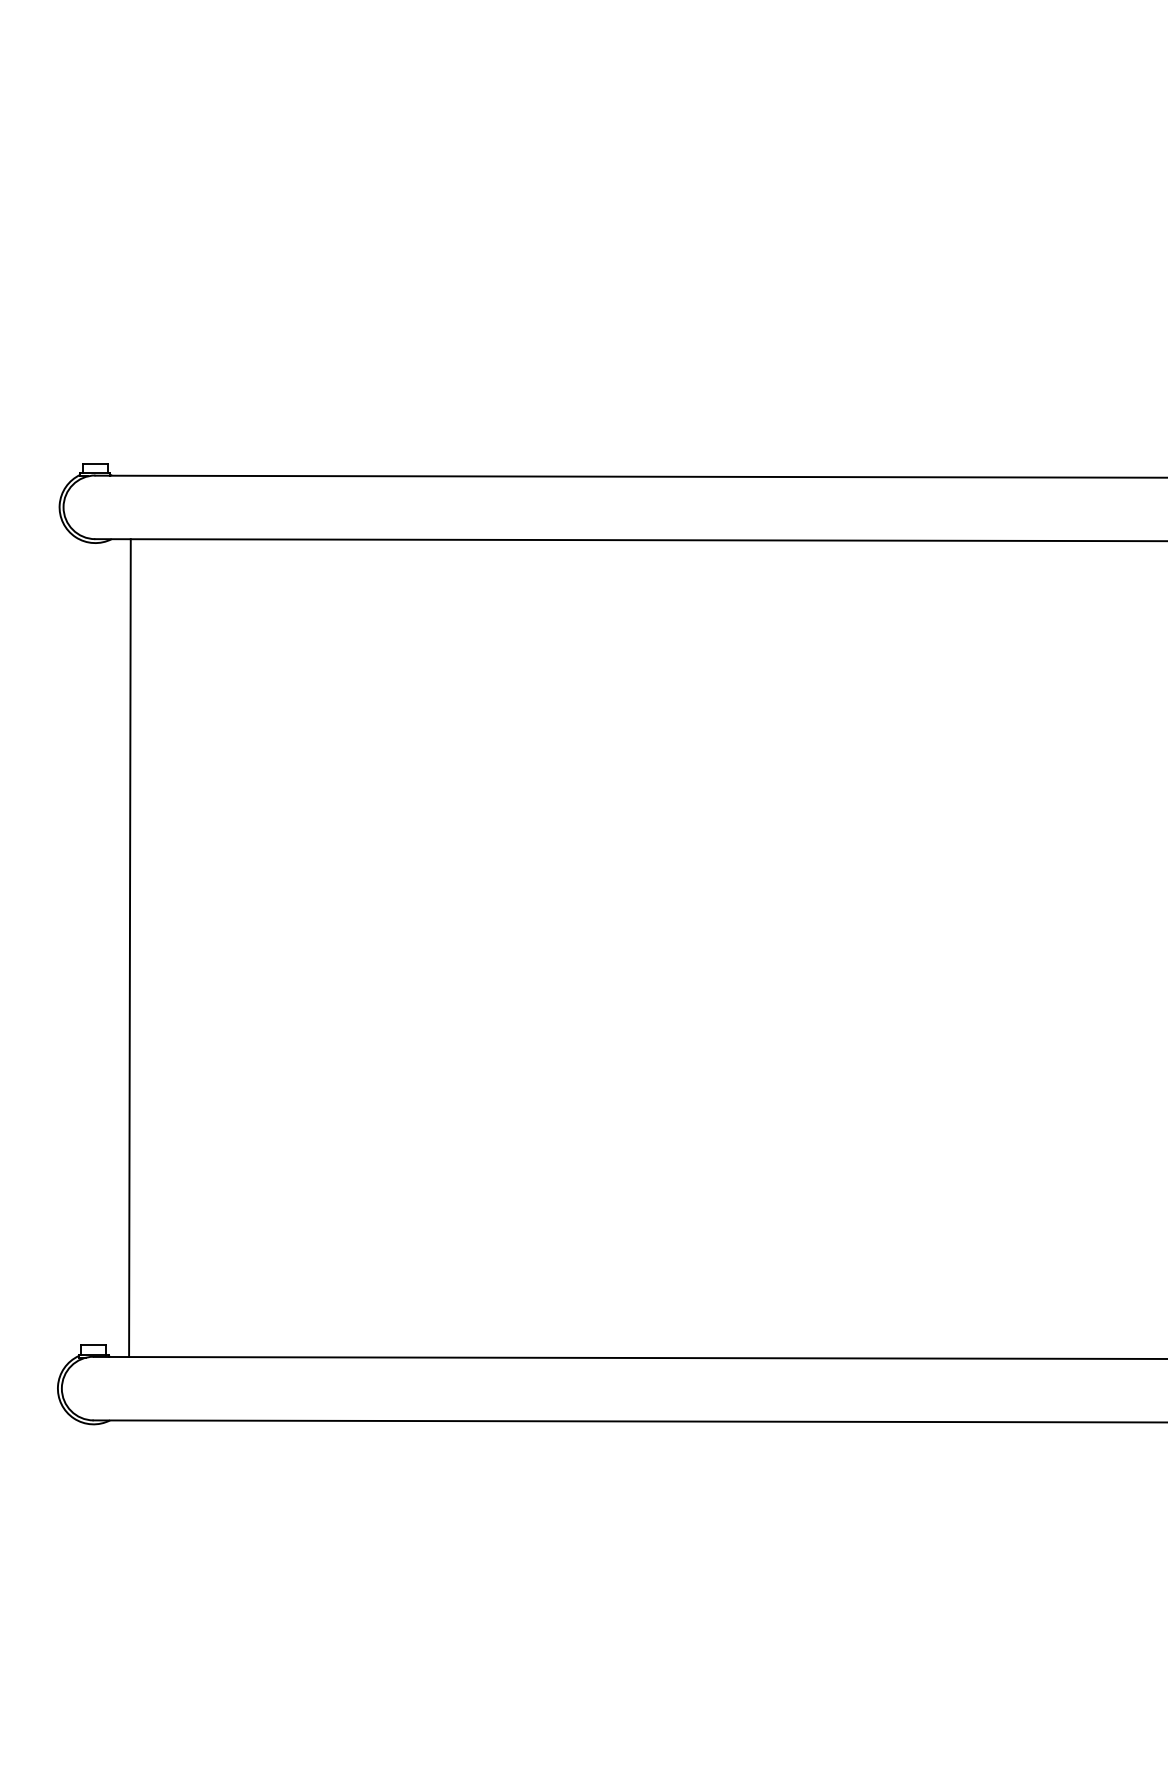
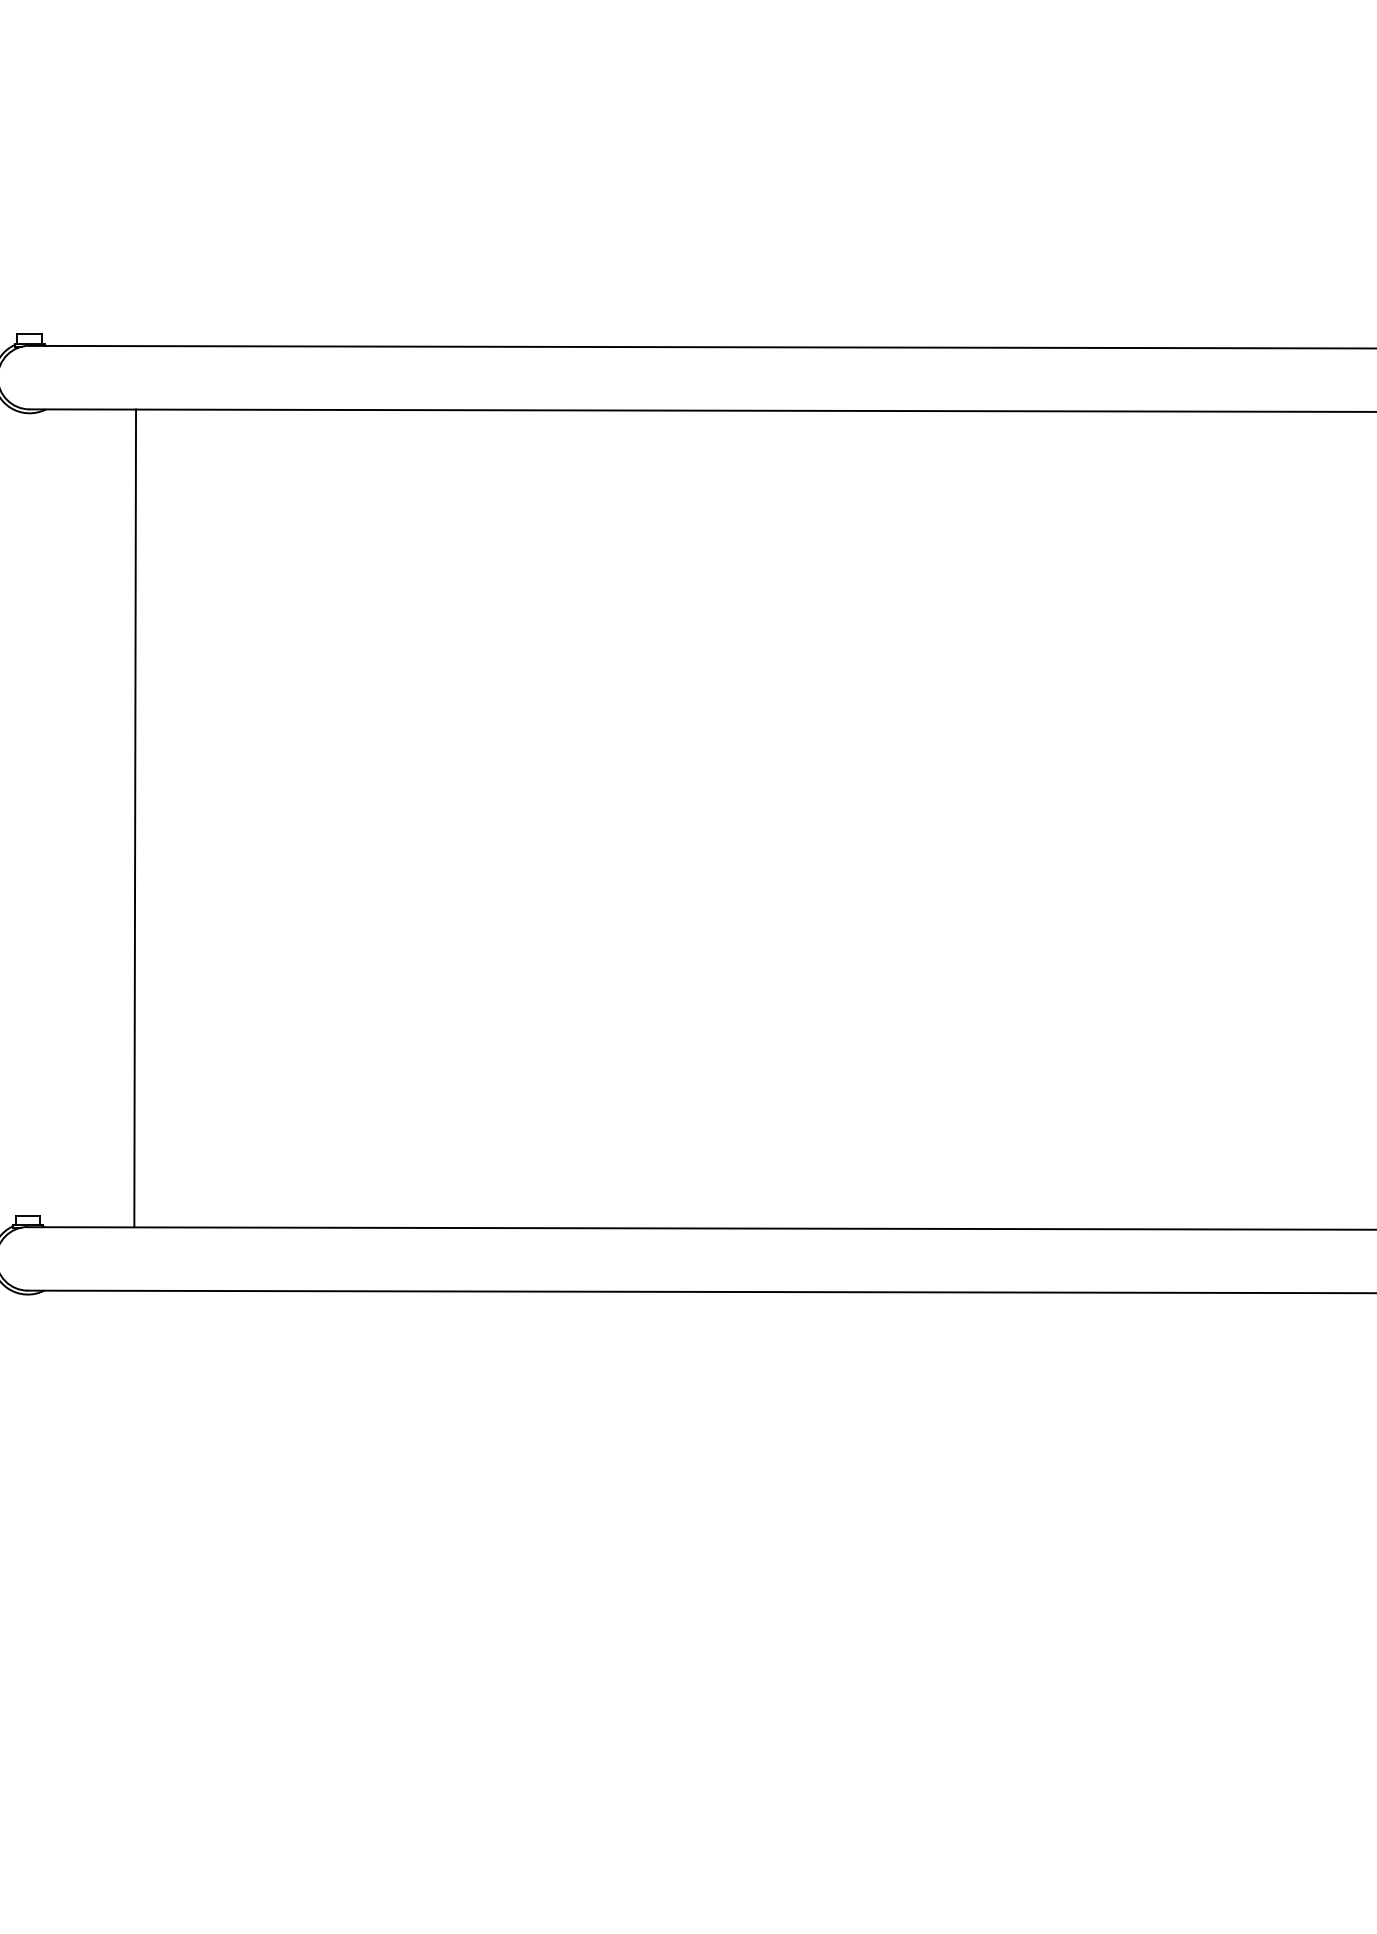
line: (130, 948) -> (135, 818), moved

